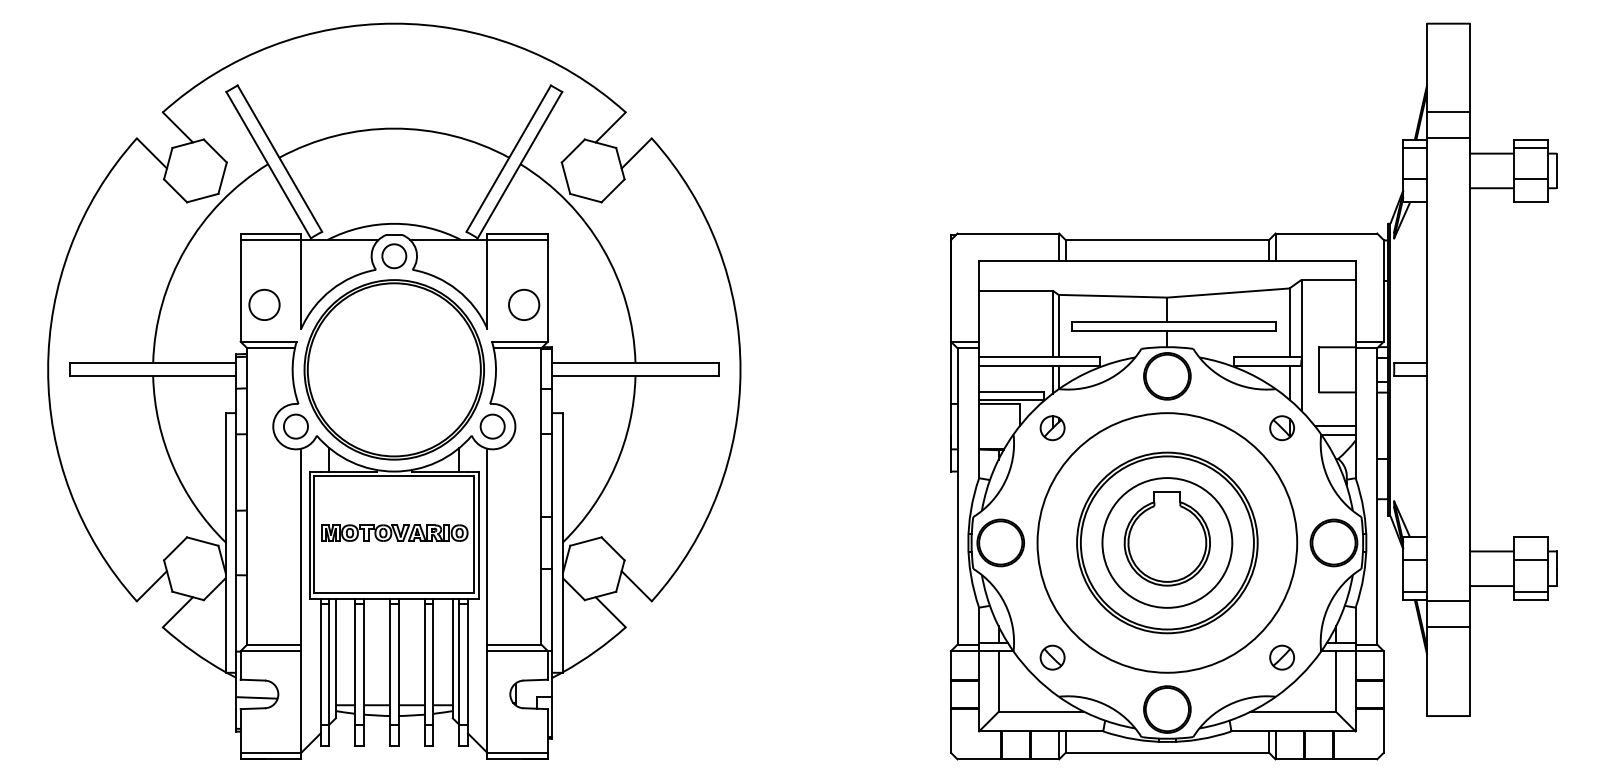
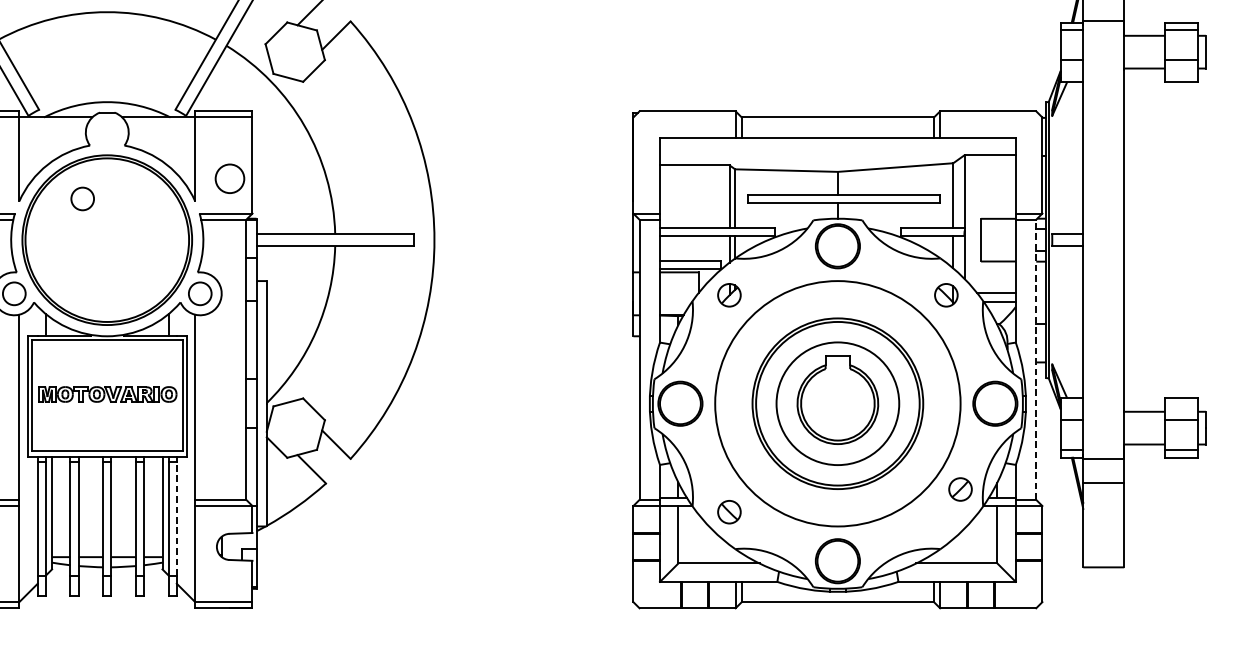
circle: (394, 256) -> (82, 199), moved
line: (1377, 495) -> (1036, 358), solid -> dashed
part: (1281, 657) -> (959, 489), moved
line: (467, 663) -> (176, 517), solid -> dashed

